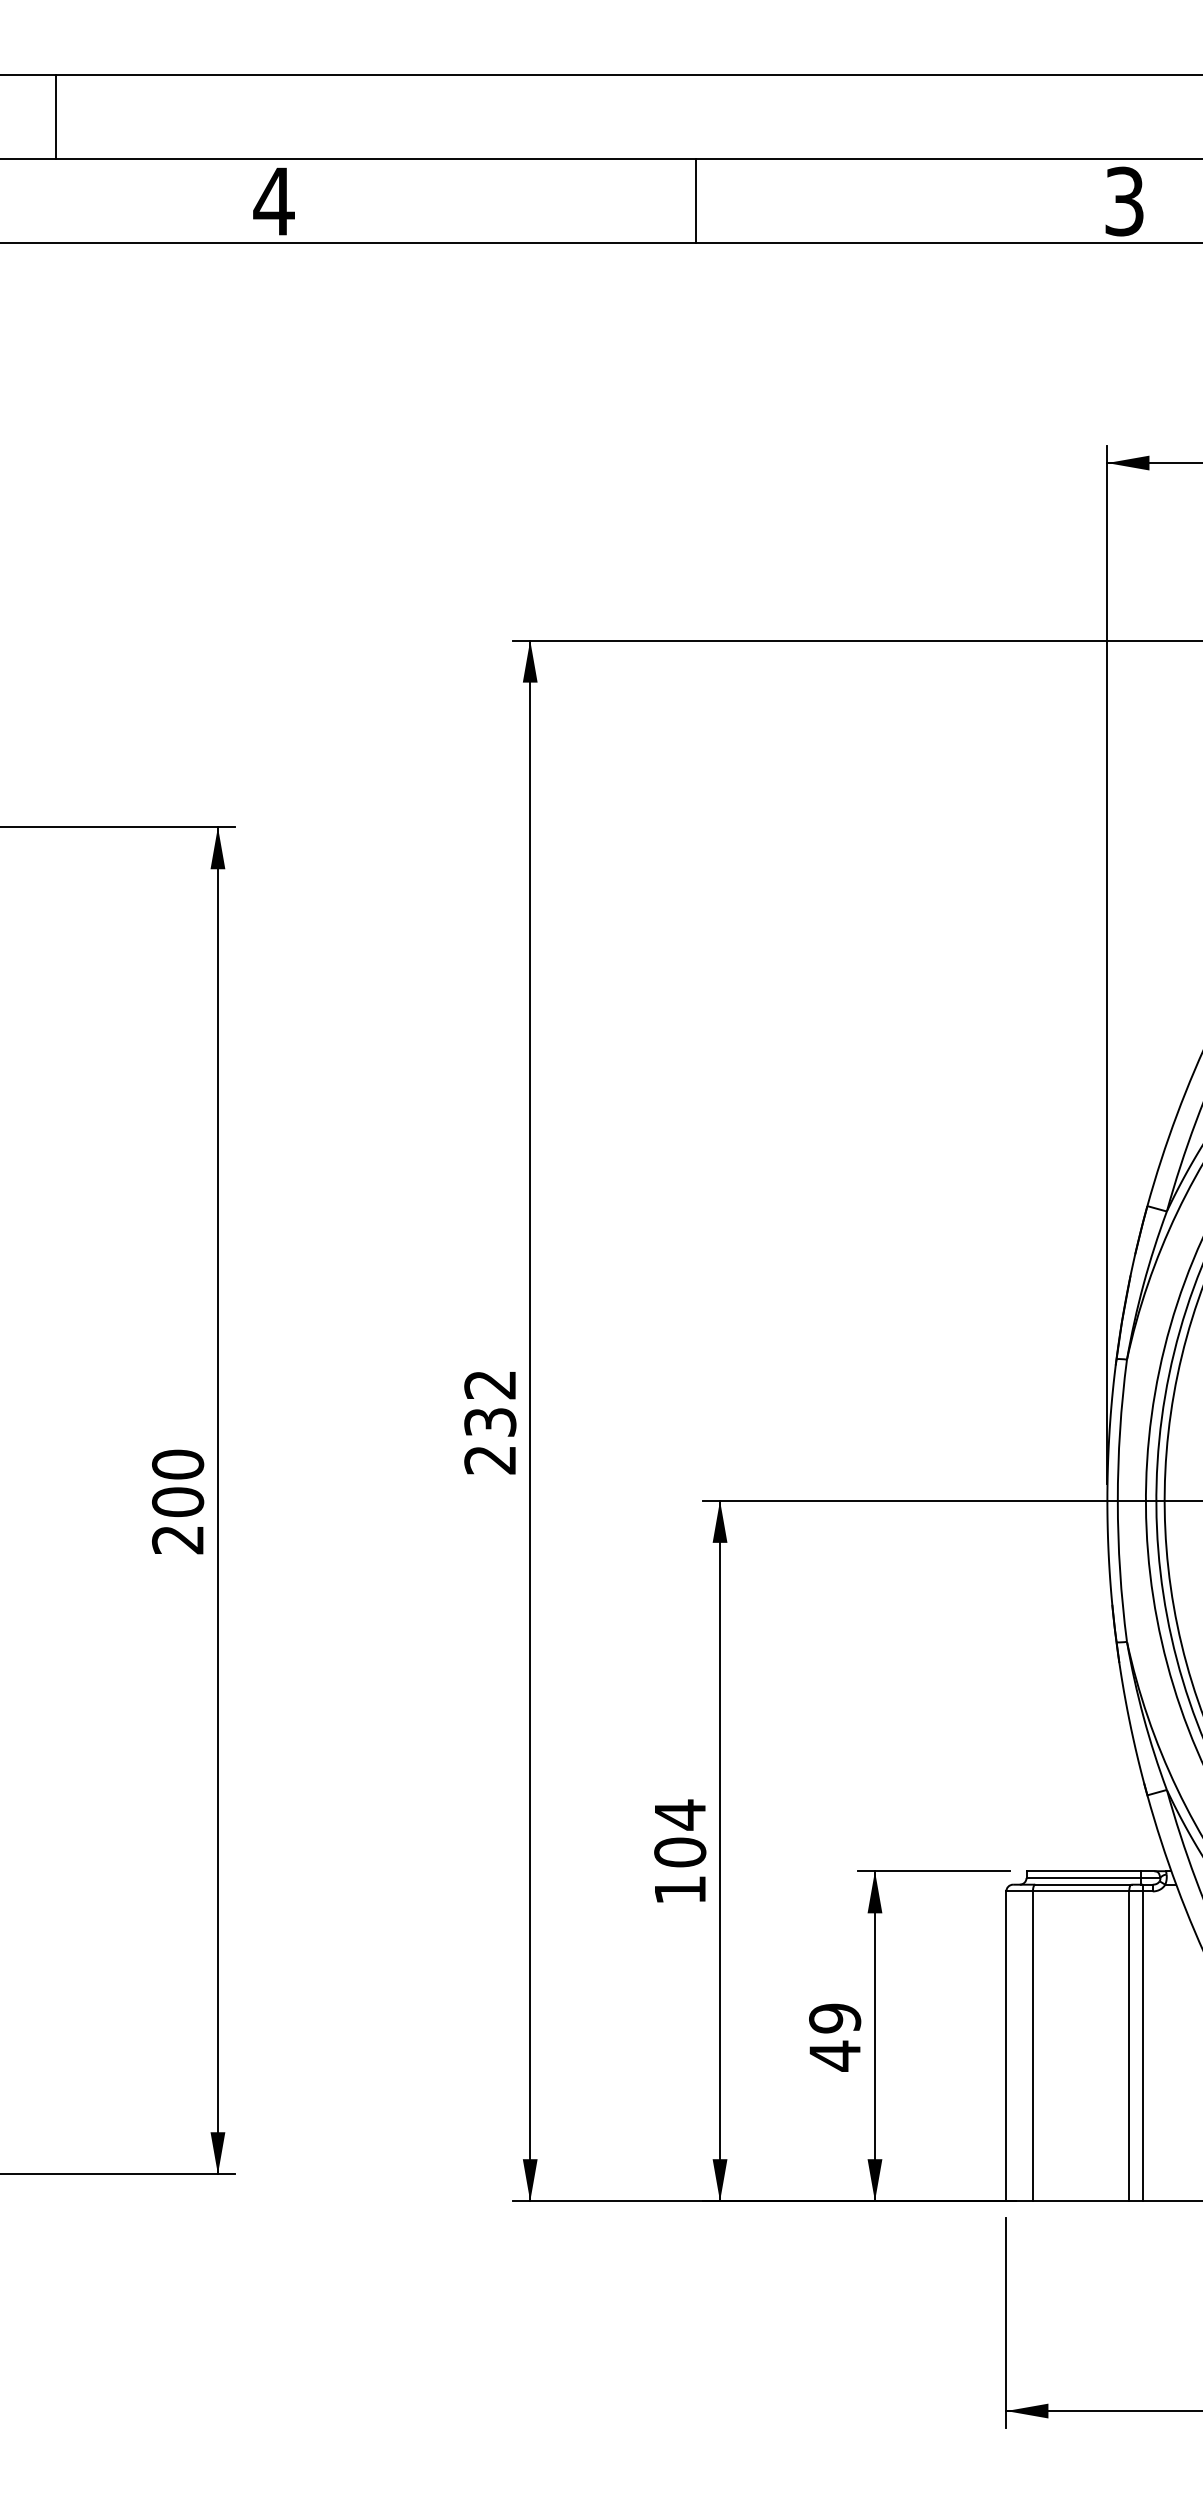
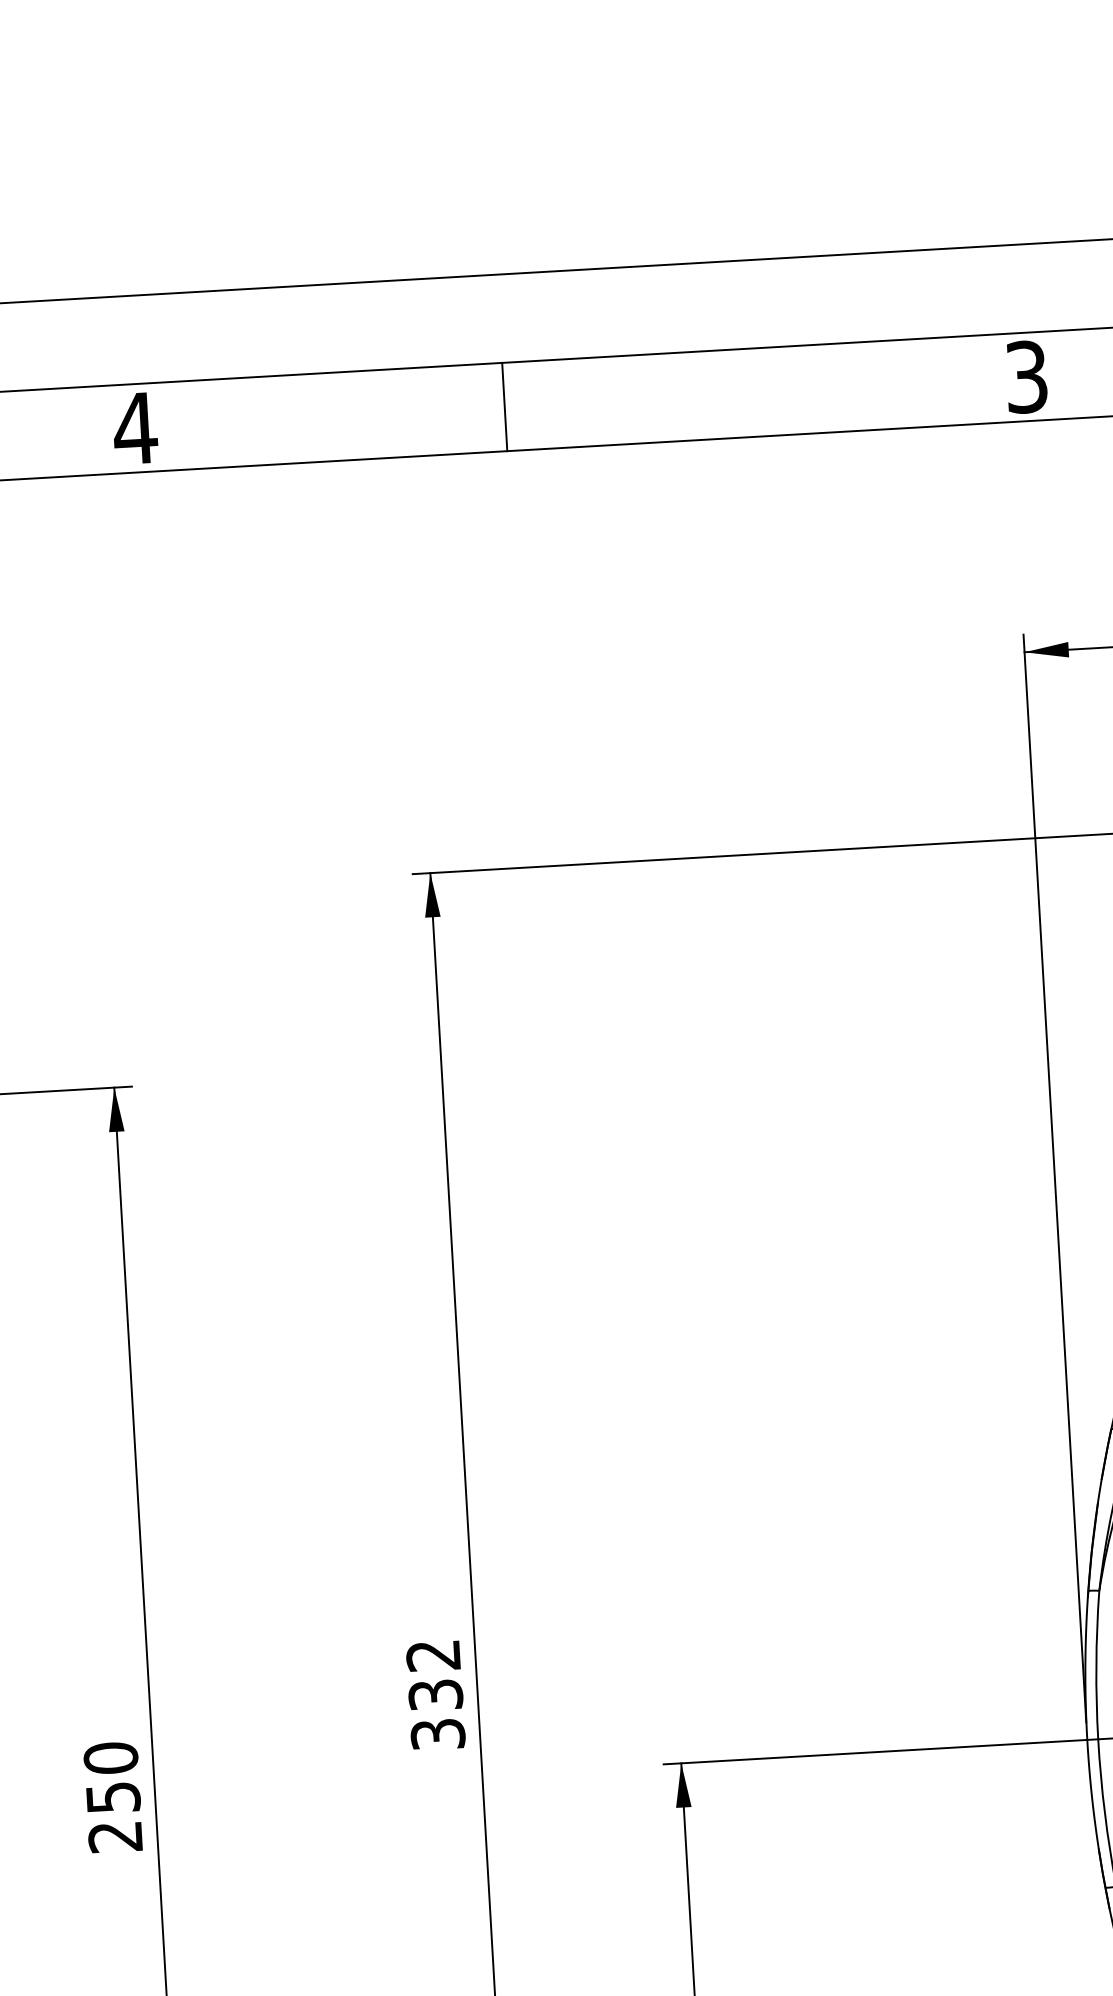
line: (695, 201) -> (504, 407), moved
text: (490, 1460) -> (438, 1735), 232 -> 332
text: (178, 1502) -> (113, 1797), 200 -> 250

